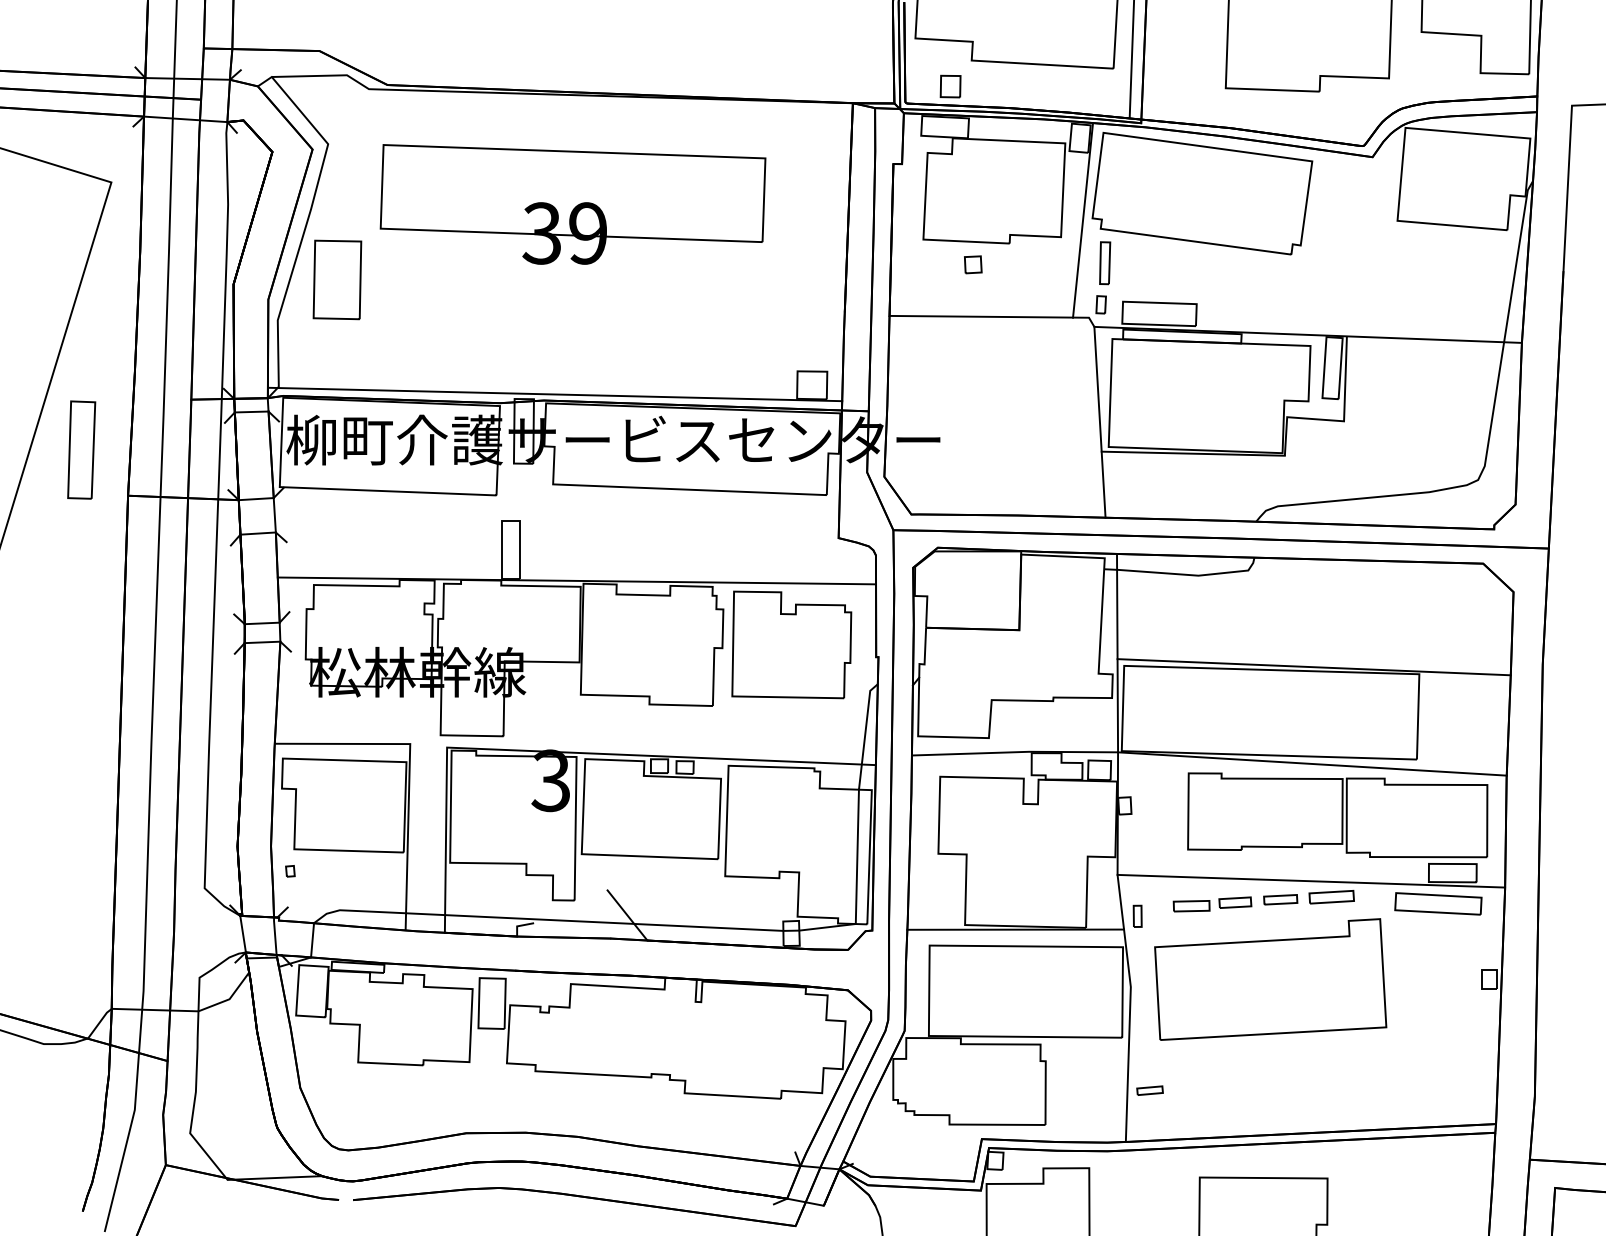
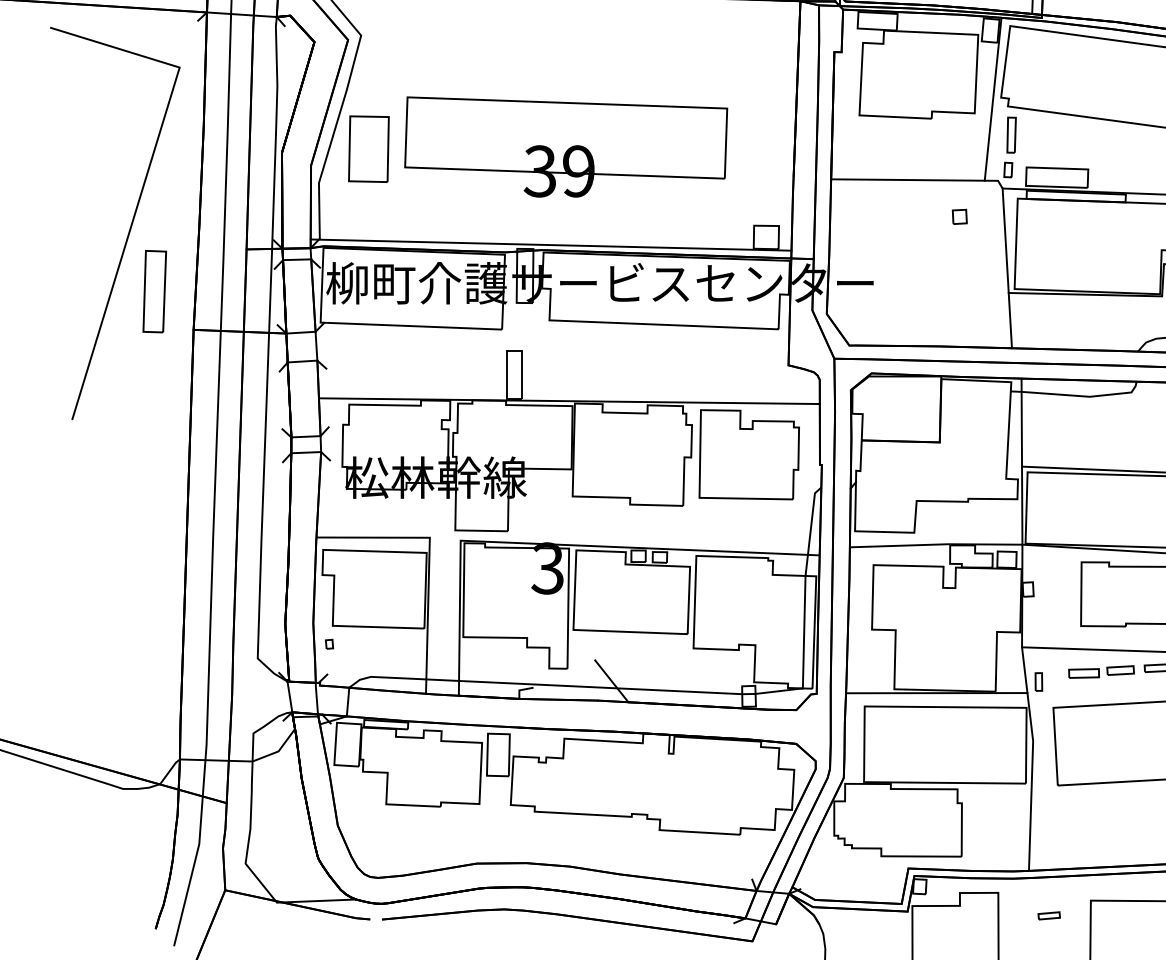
part: (572, 204) -> (565, 147), moved
part: (973, 264) -> (960, 216), moved
part: (1149, 1090) -> (1048, 915), moved

